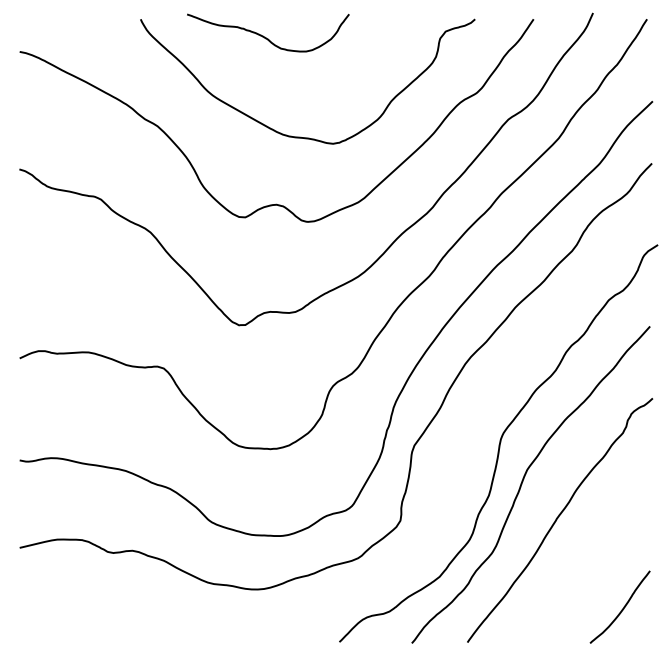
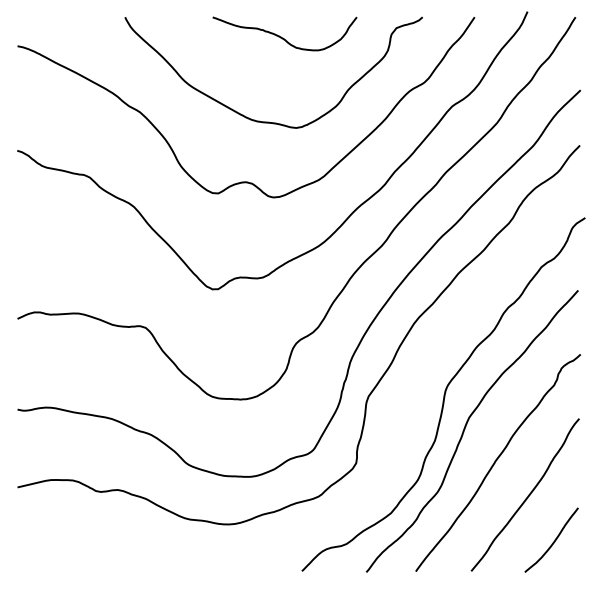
curve: (266, 37) -> (283, 37), moved
curve: (592, 558) -> (527, 496), added

